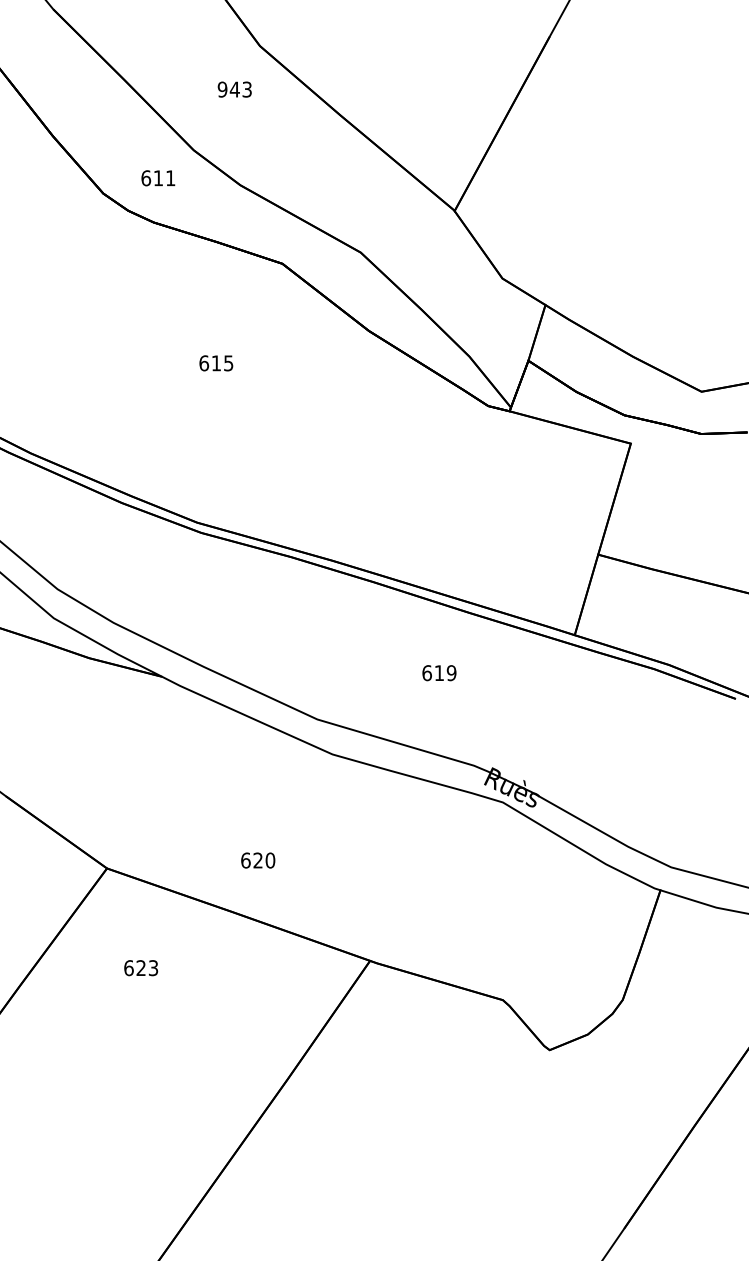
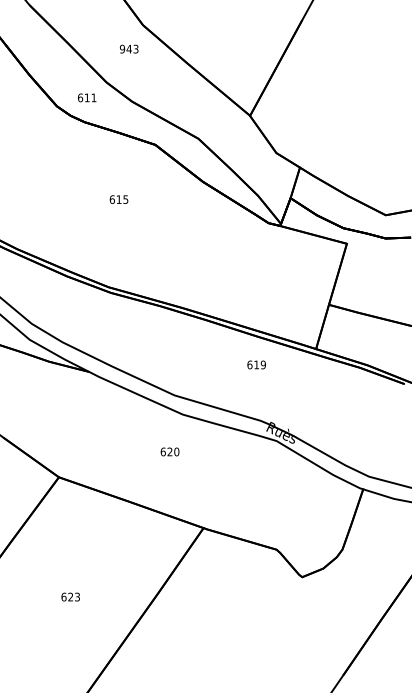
text: (439, 672) -> (256, 364), moved
text: (257, 859) -> (169, 451), moved
text: (140, 967) -> (70, 596), moved

